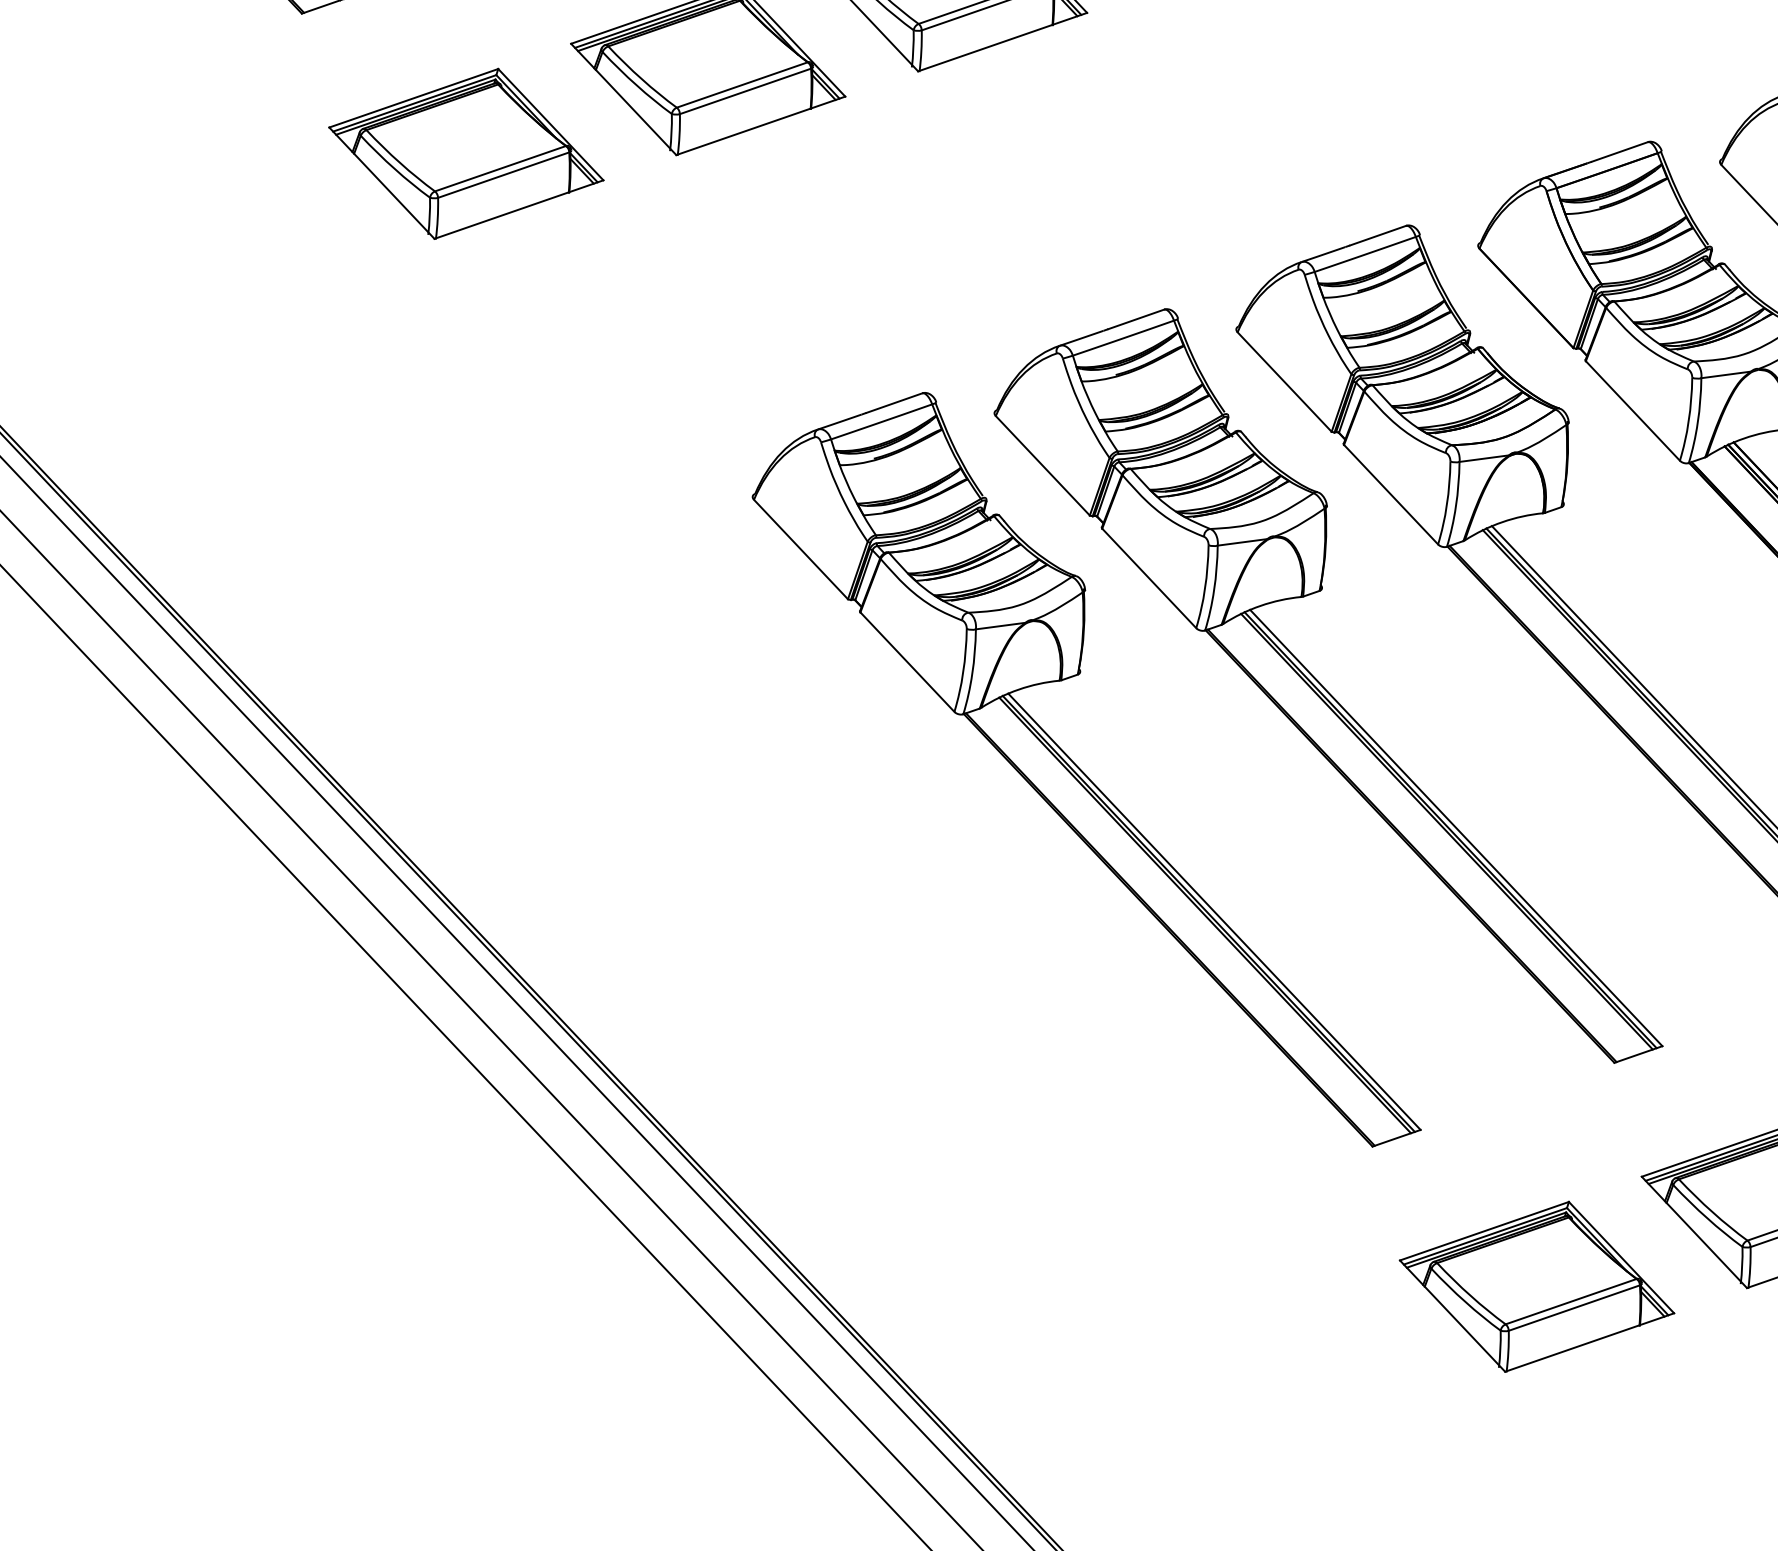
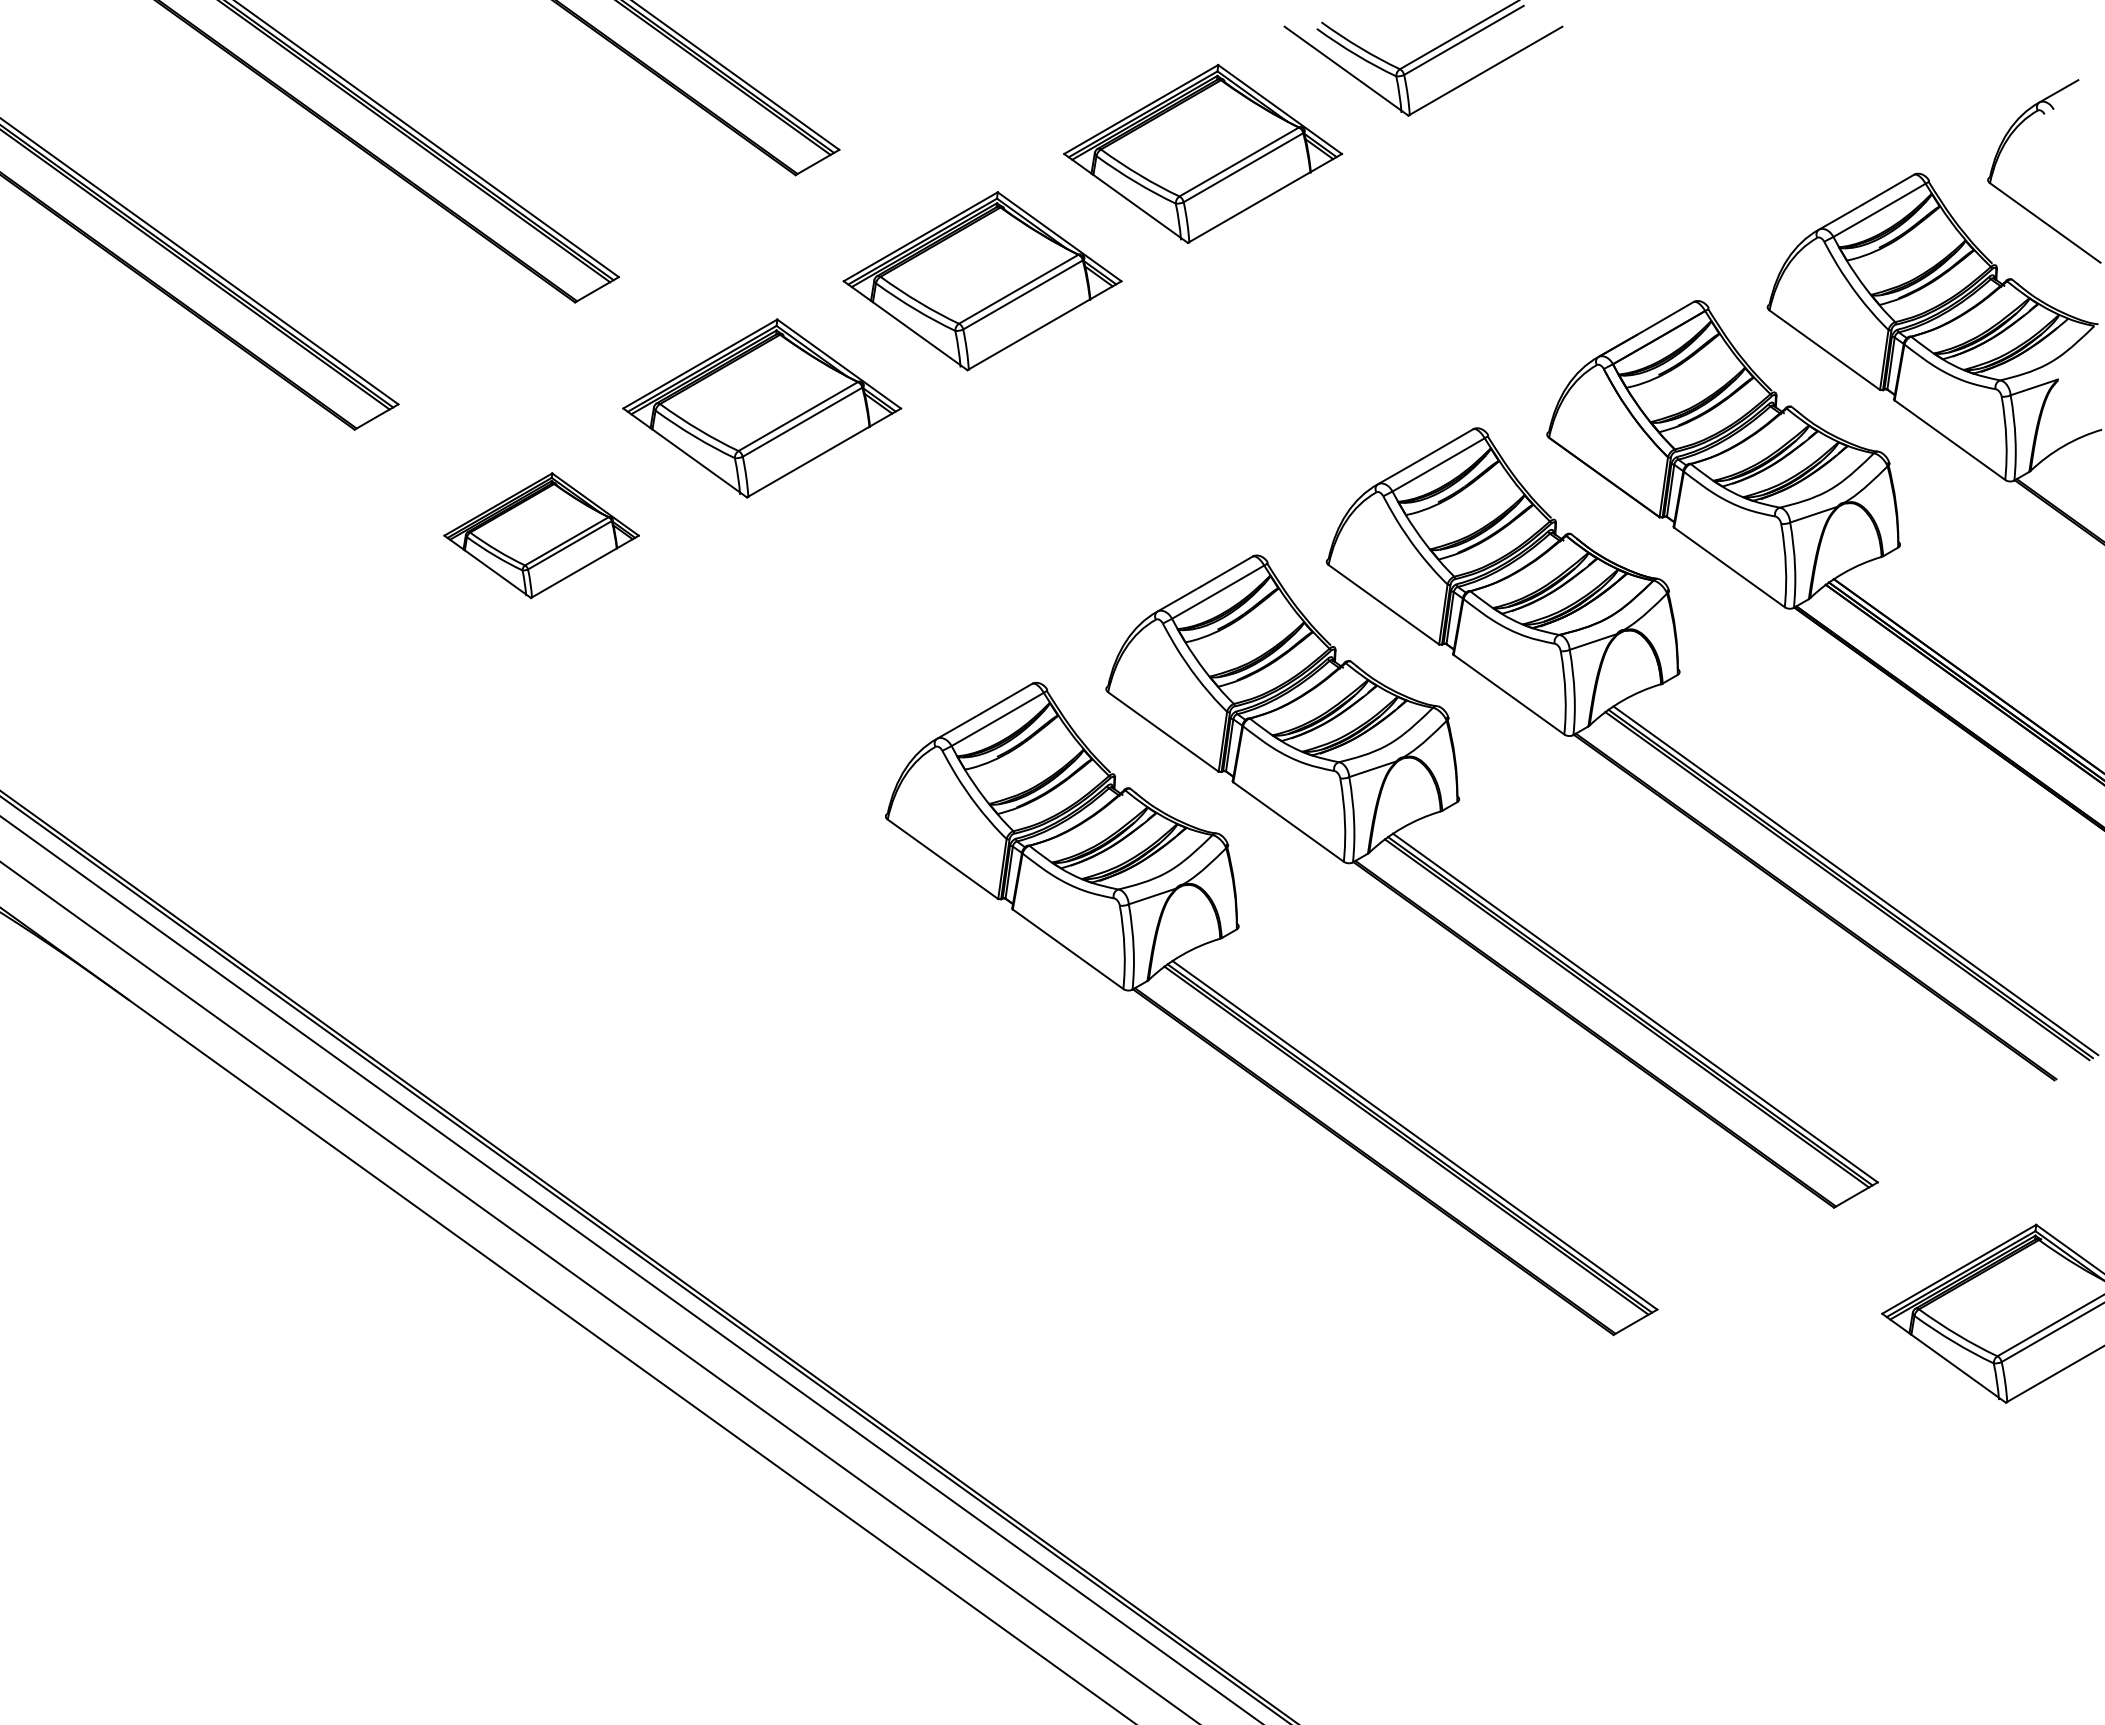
part: (466, 153) -> (541, 535), size x0.7
part: (1536, 1287) -> (1800, 1441), removed

